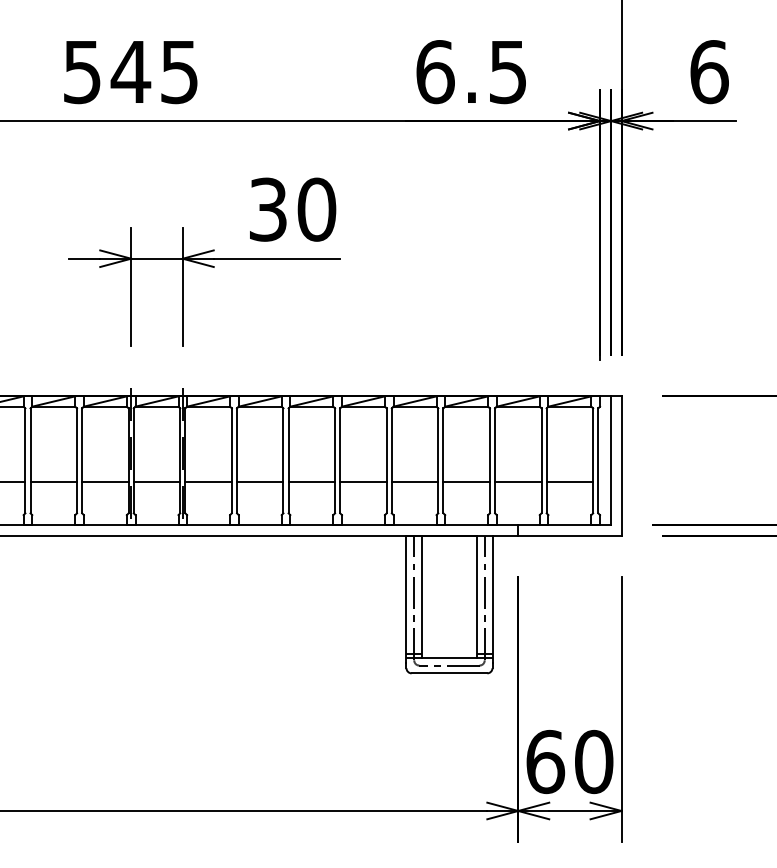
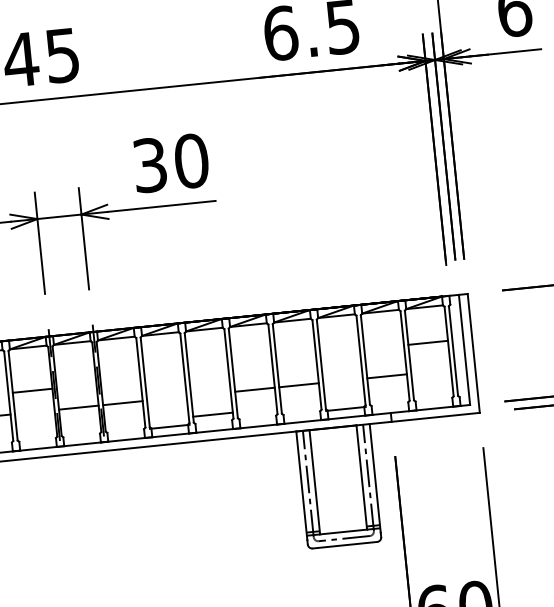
line: (105, 482) -> (32, 390), moved
line: (260, 482) -> (170, 426), moved
line: (311, 482) -> (212, 414), moved
line: (466, 482) -> (345, 409), moved
line: (569, 482) -> (427, 342), moved

